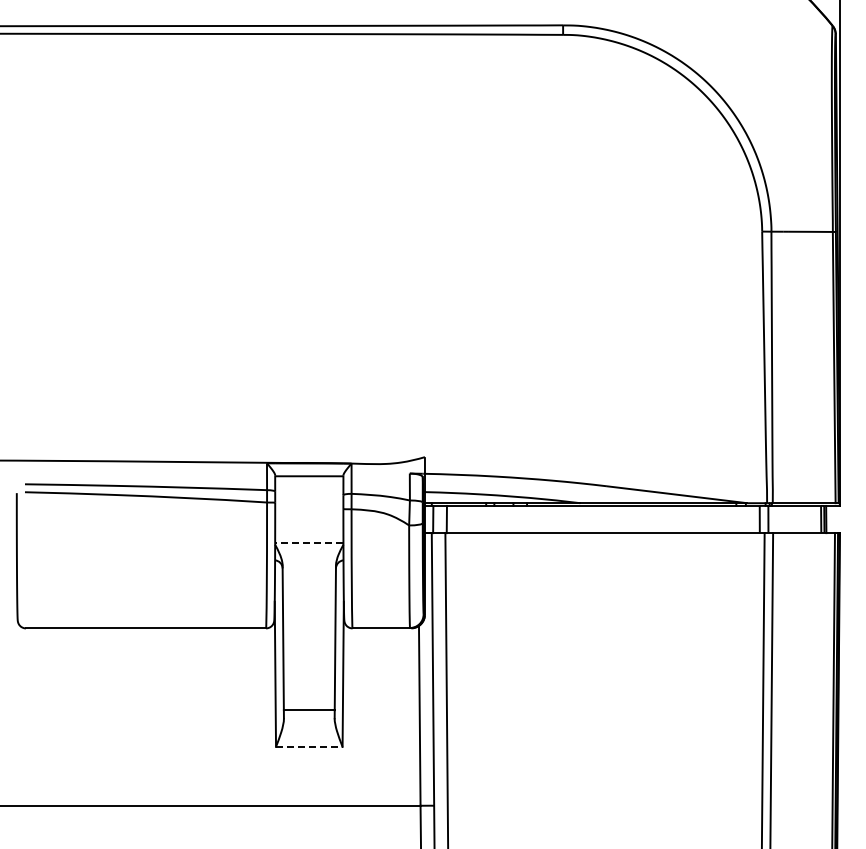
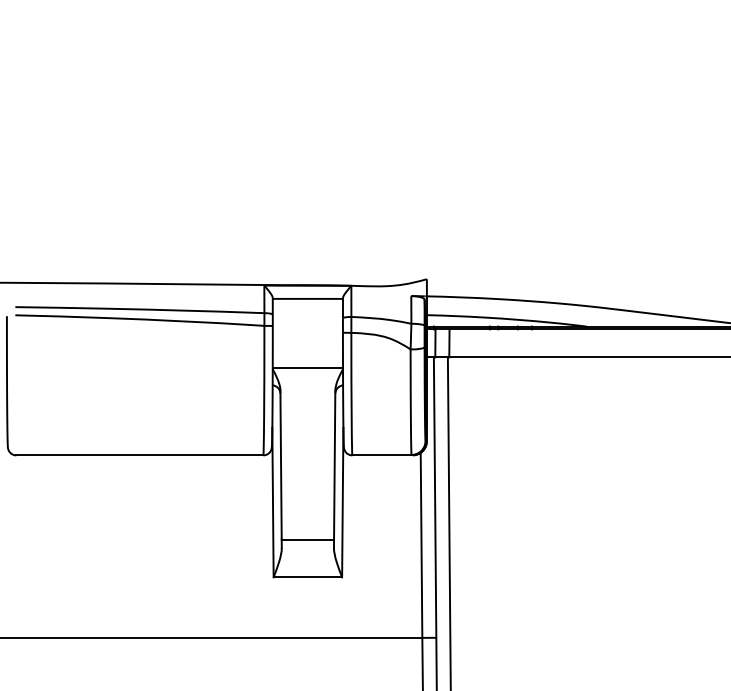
line: (308, 543) -> (307, 368), dashed -> solid
line: (309, 746) -> (308, 576), dashed -> solid

